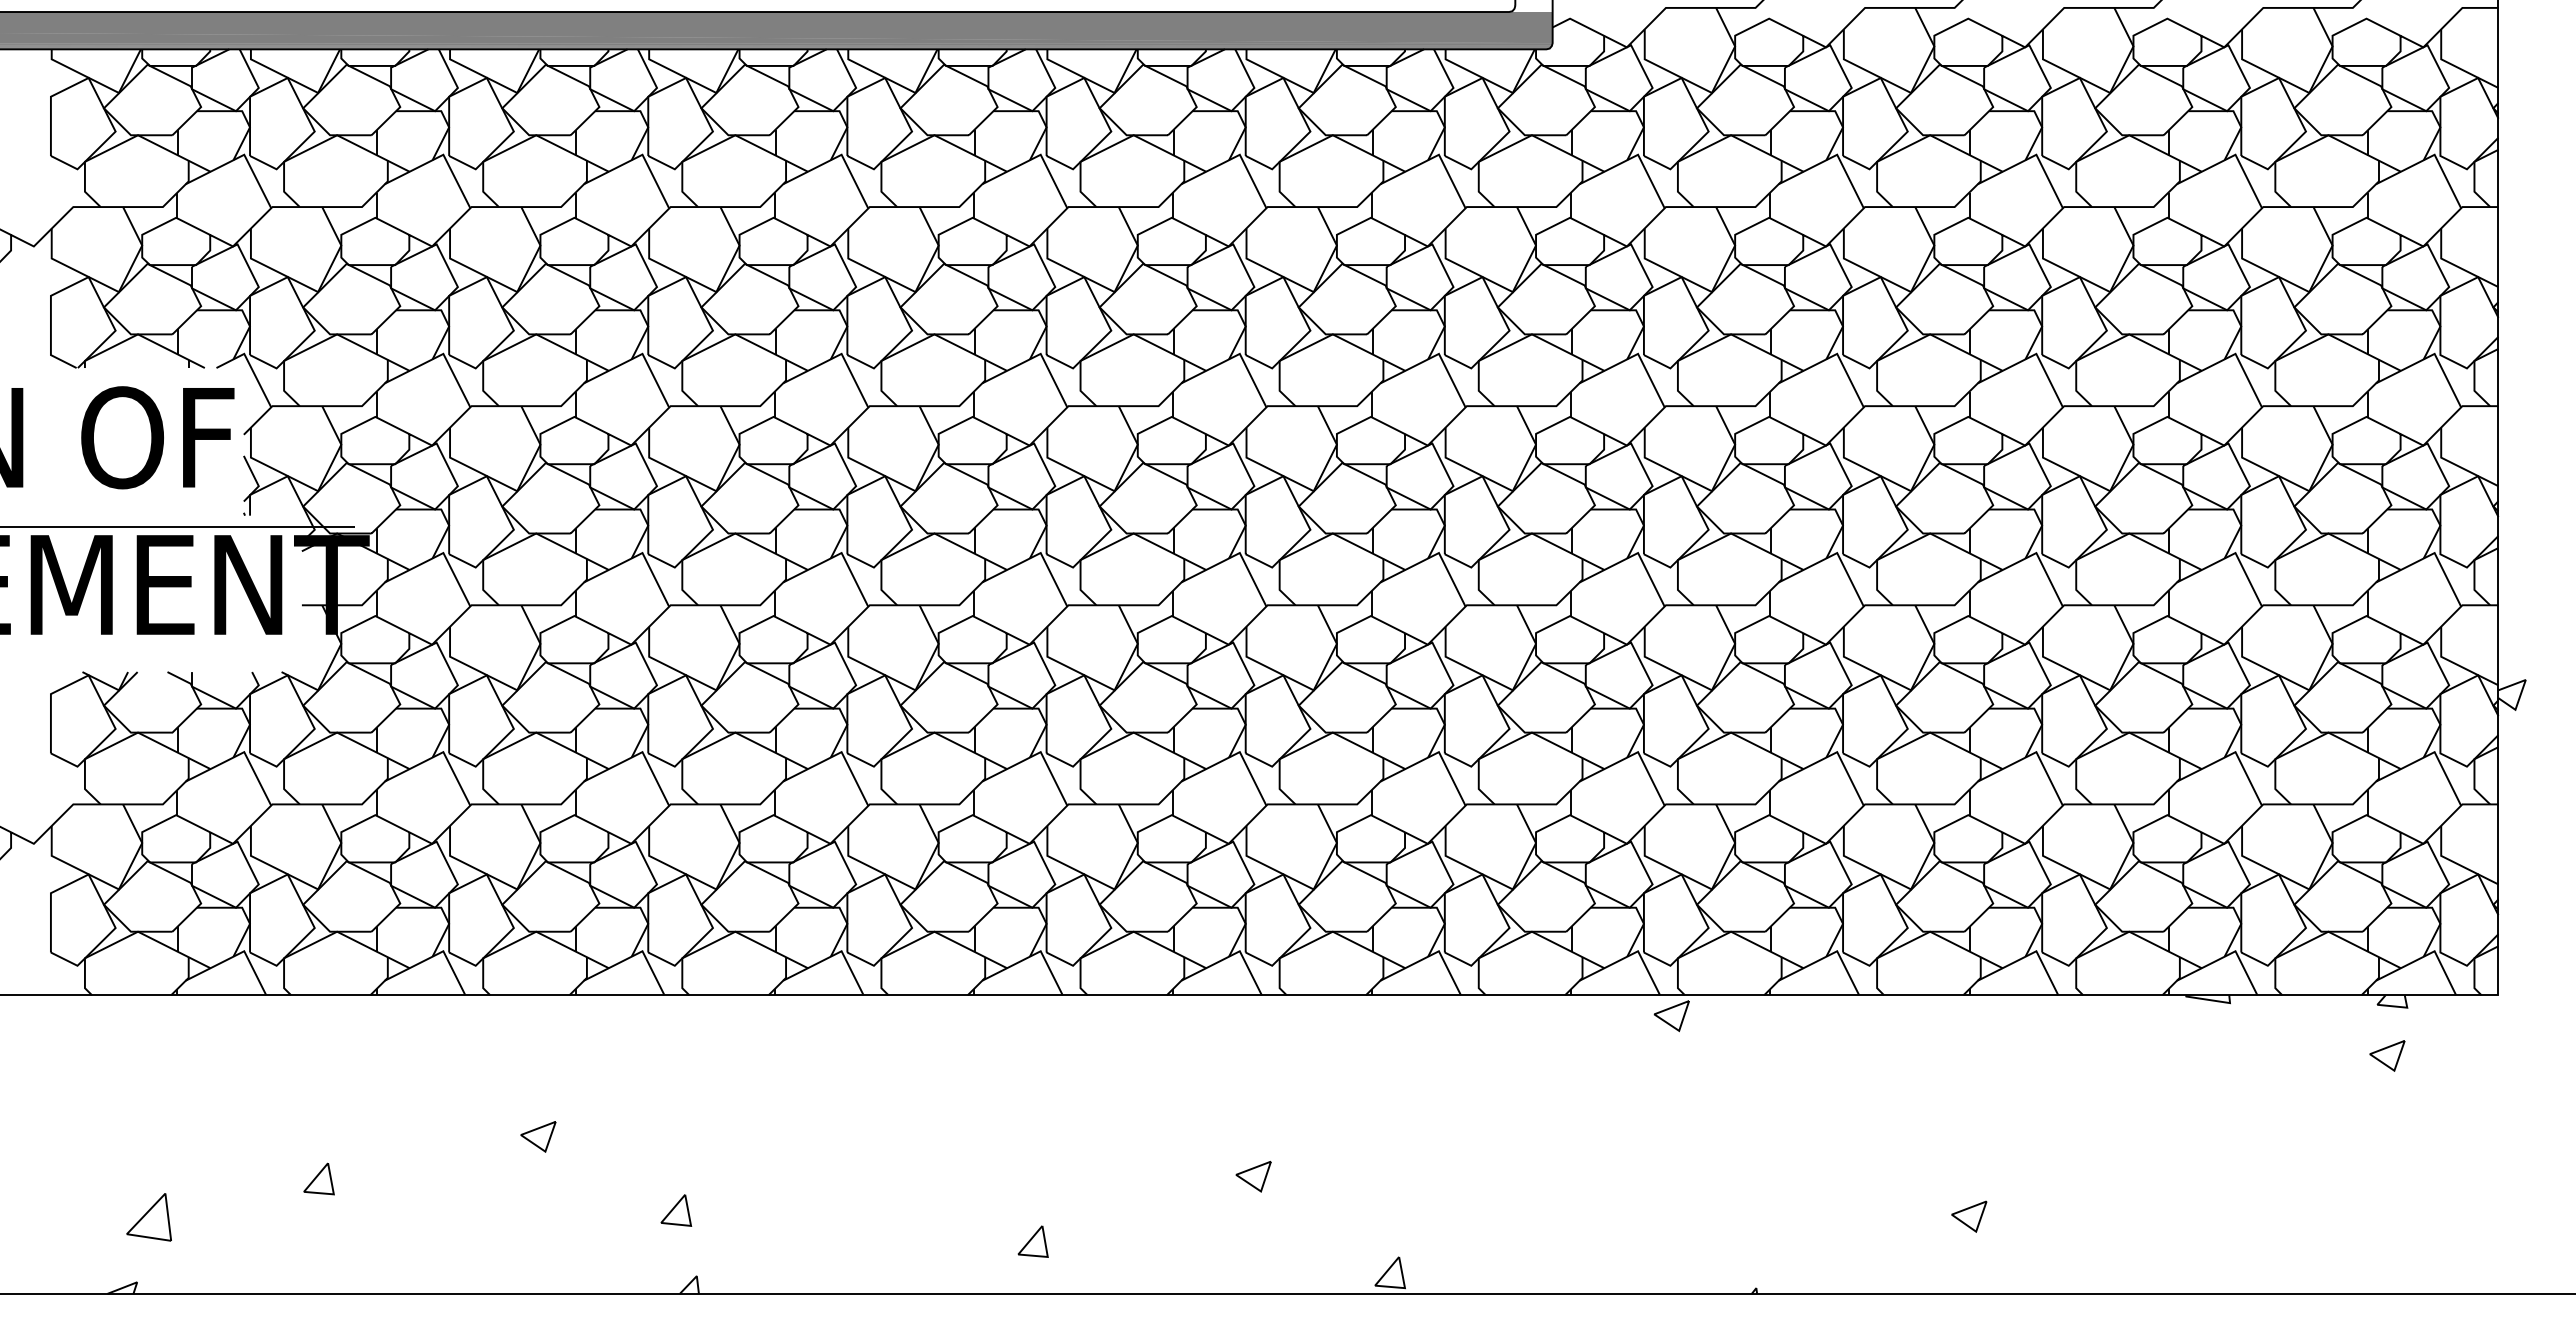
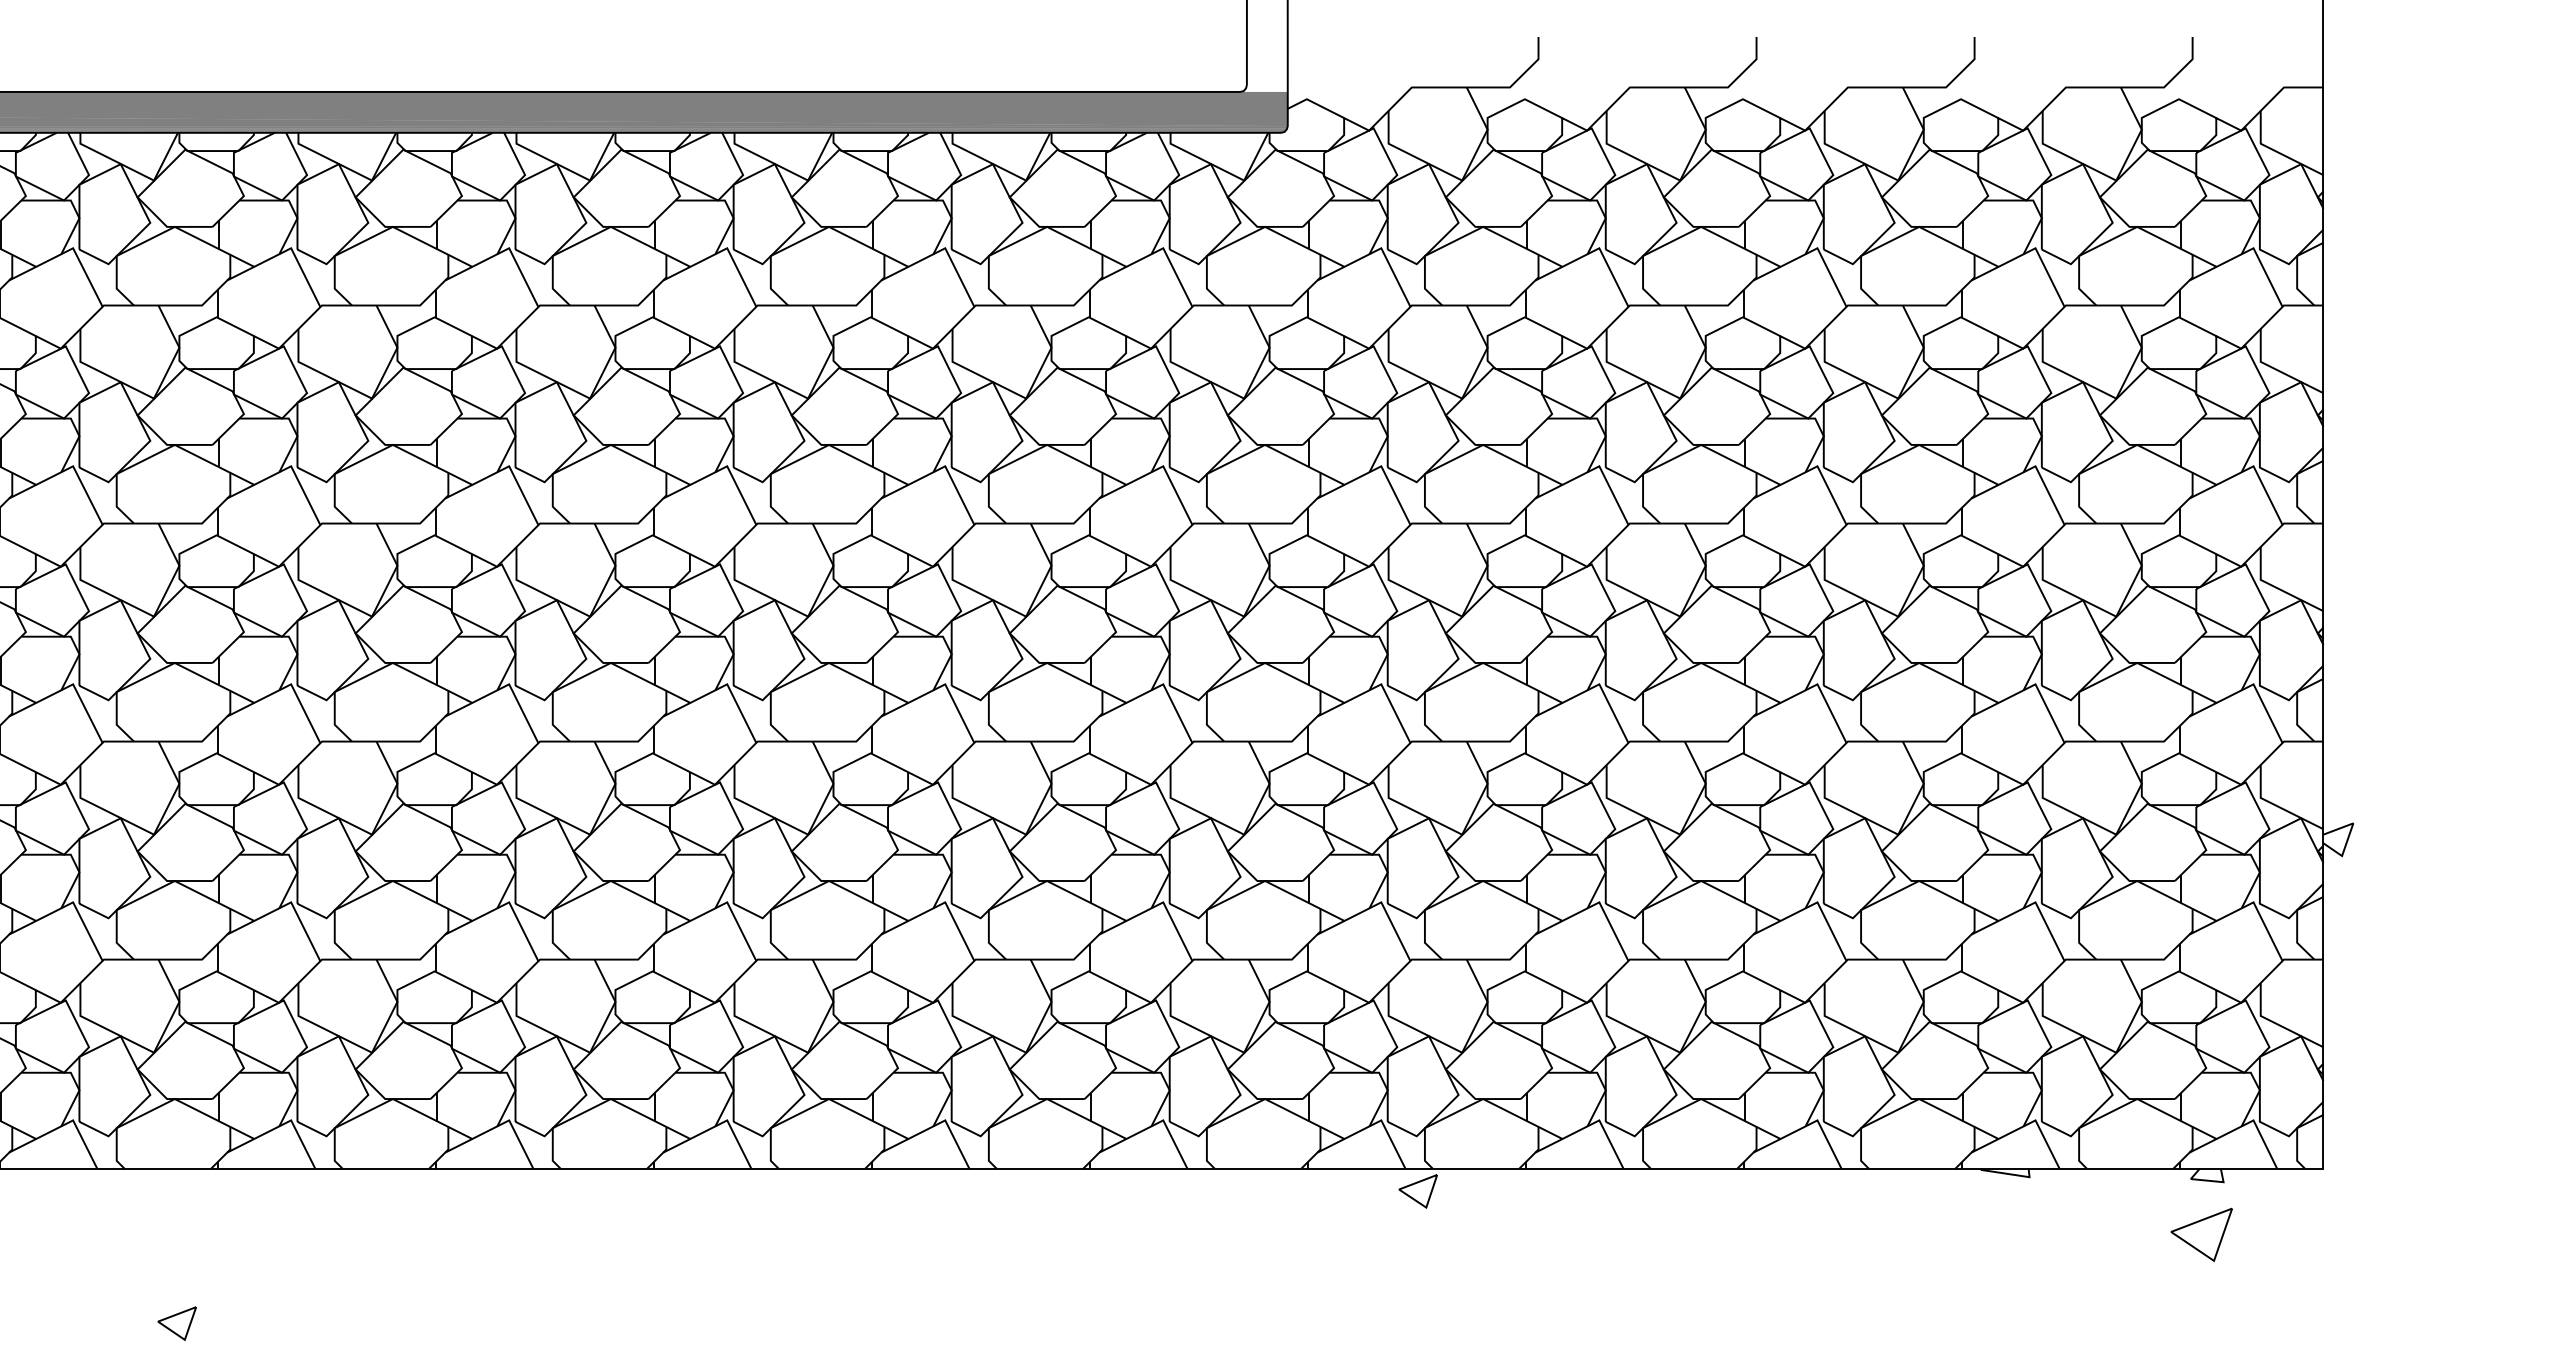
part: (2387, 1055) -> (2201, 1234), size x1.6

